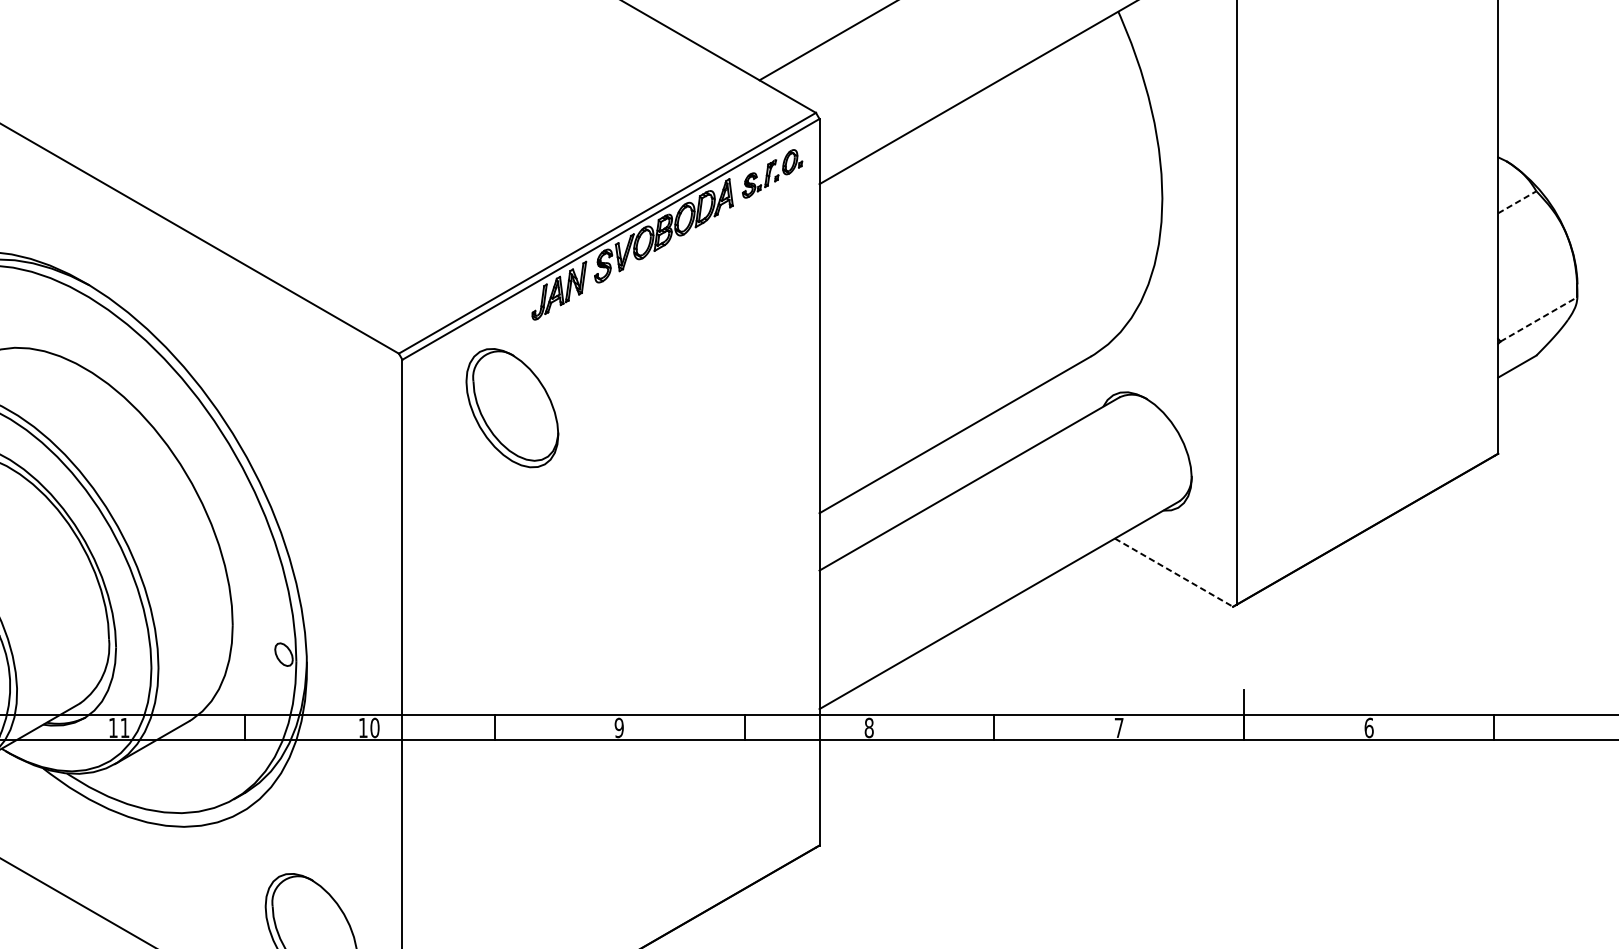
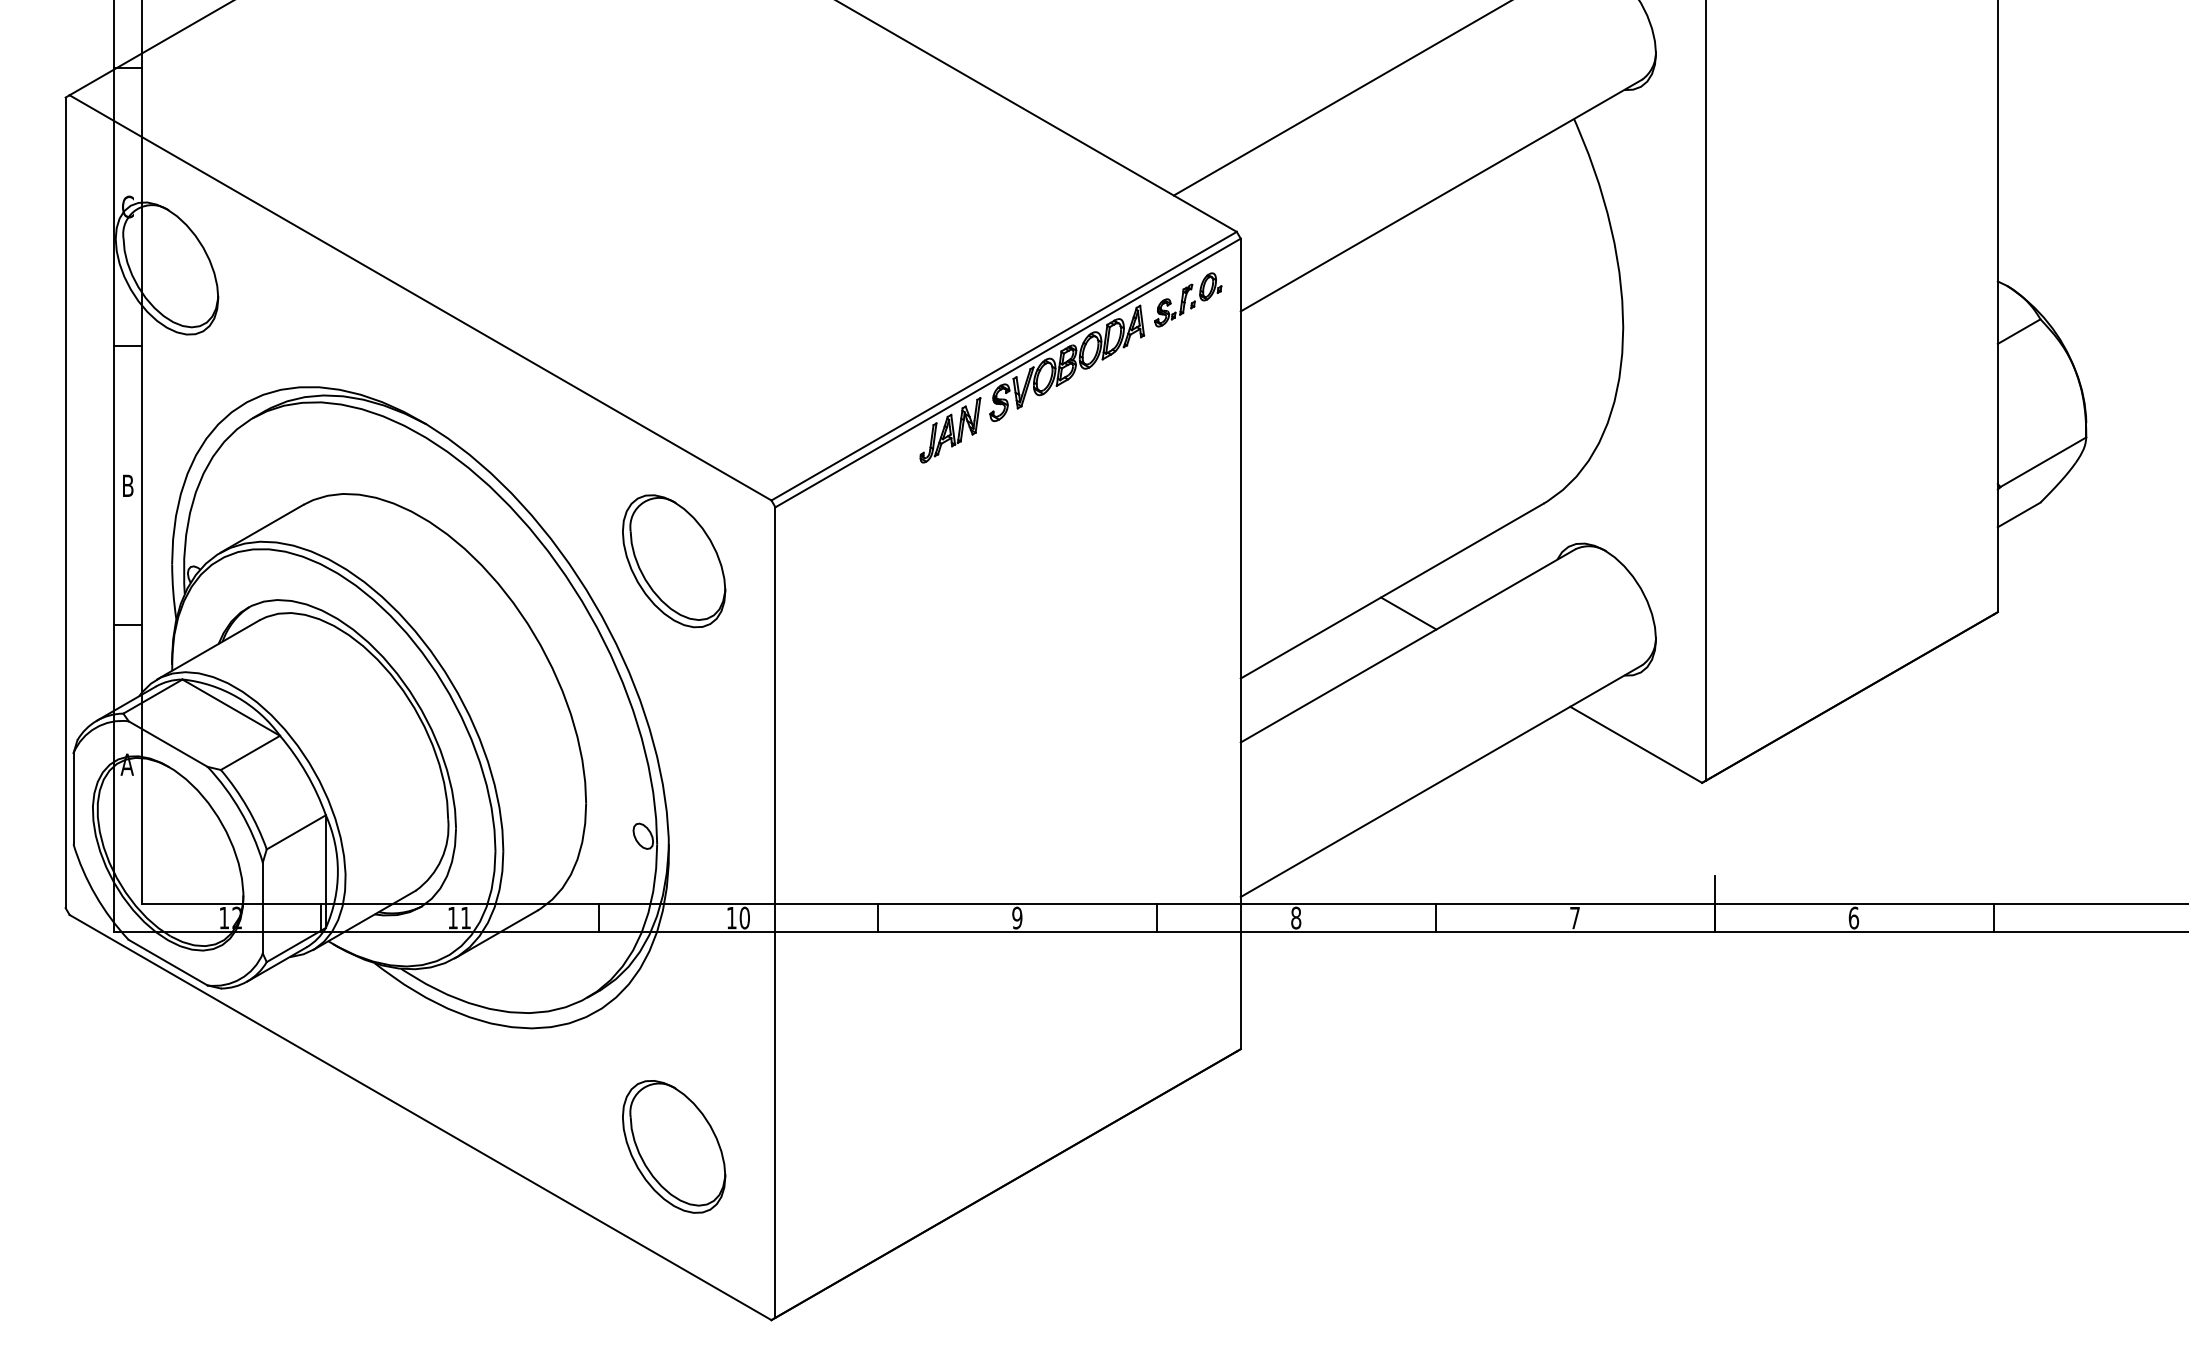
line: (1517, 202) -> (2019, 331), dashed -> solid
line: (1539, 319) -> (2043, 462), dashed -> solid
part: (512, 408) -> (674, 561), moved
line: (969, 454) -> (1408, 613), added
line: (1174, 573) -> (1636, 745), dashed -> solid

